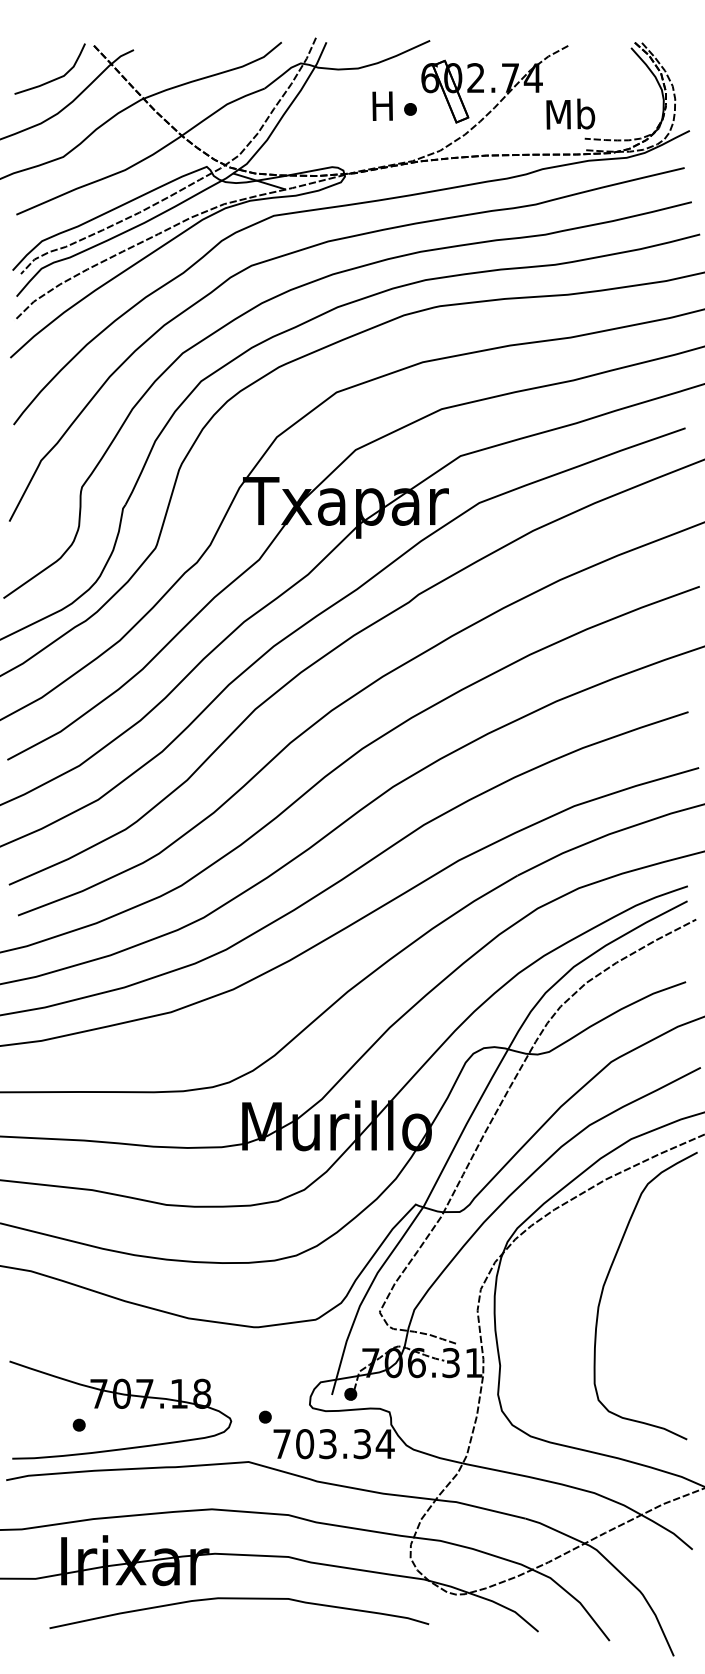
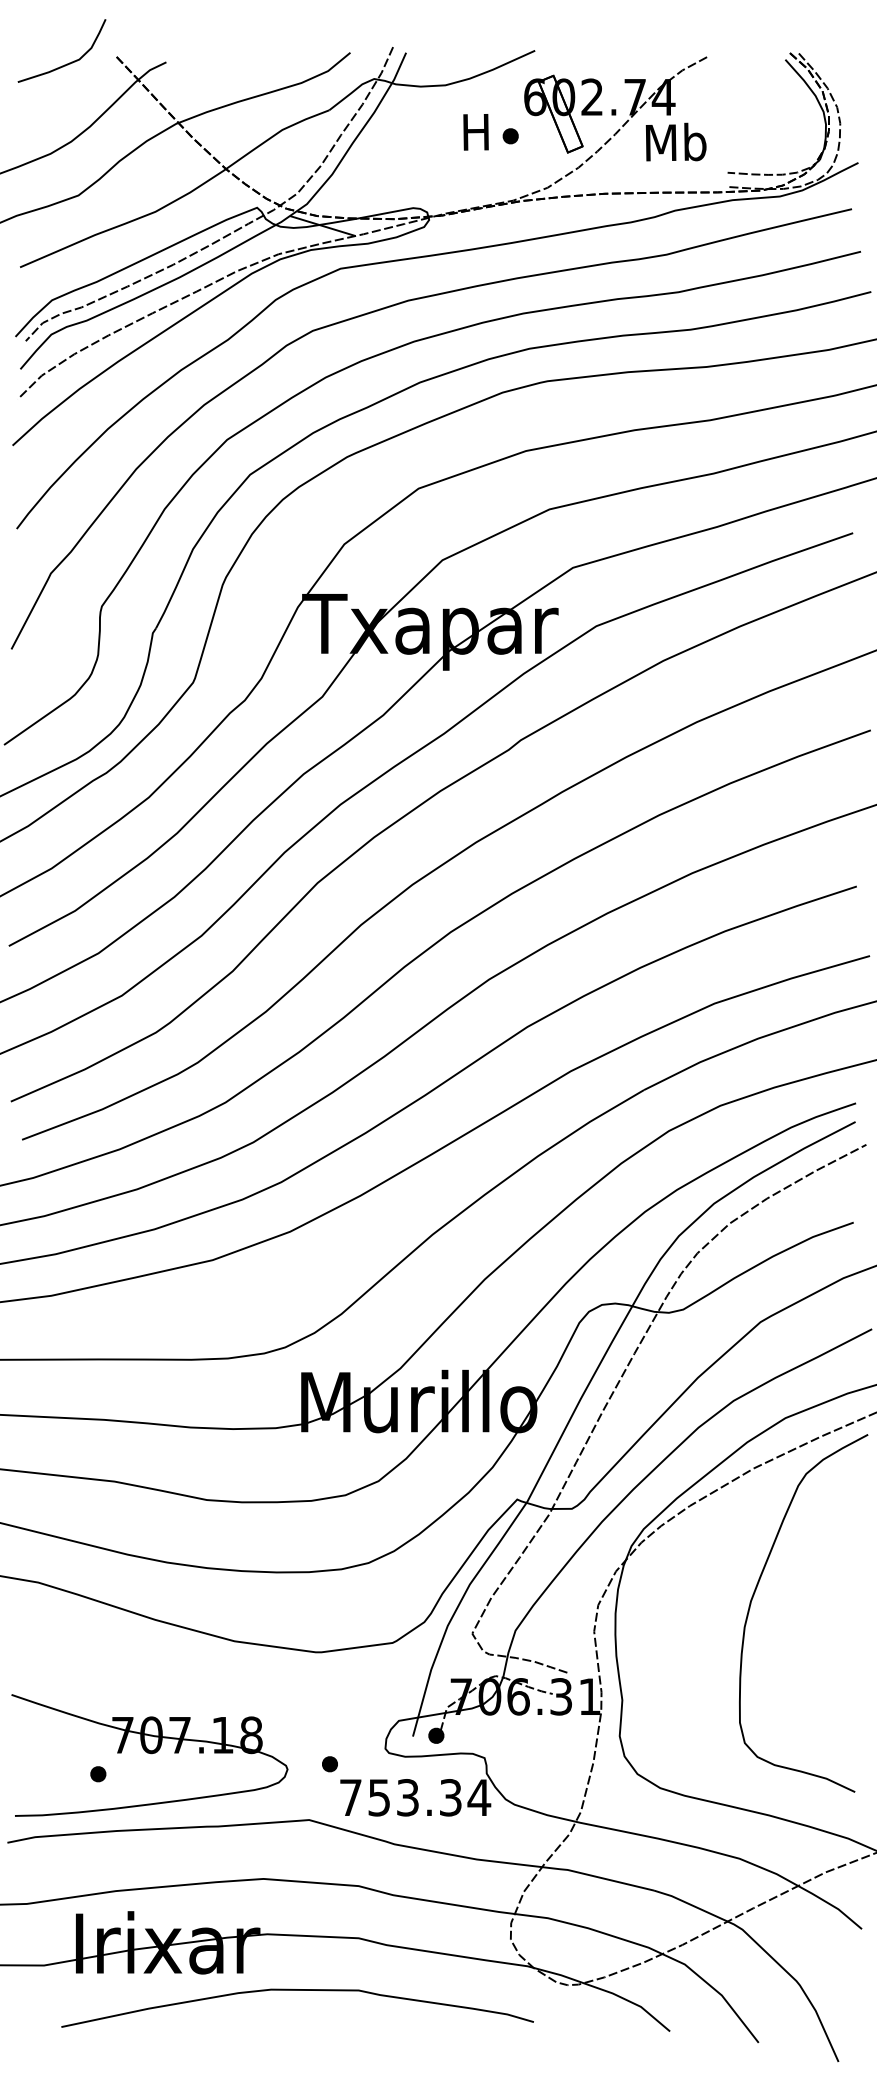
curve: (53, 79) -> (66, 63), moved
text: (570, 113) -> (675, 141), moved
text: (305, 1443) -> (379, 1797), 703.34 -> 753.34

